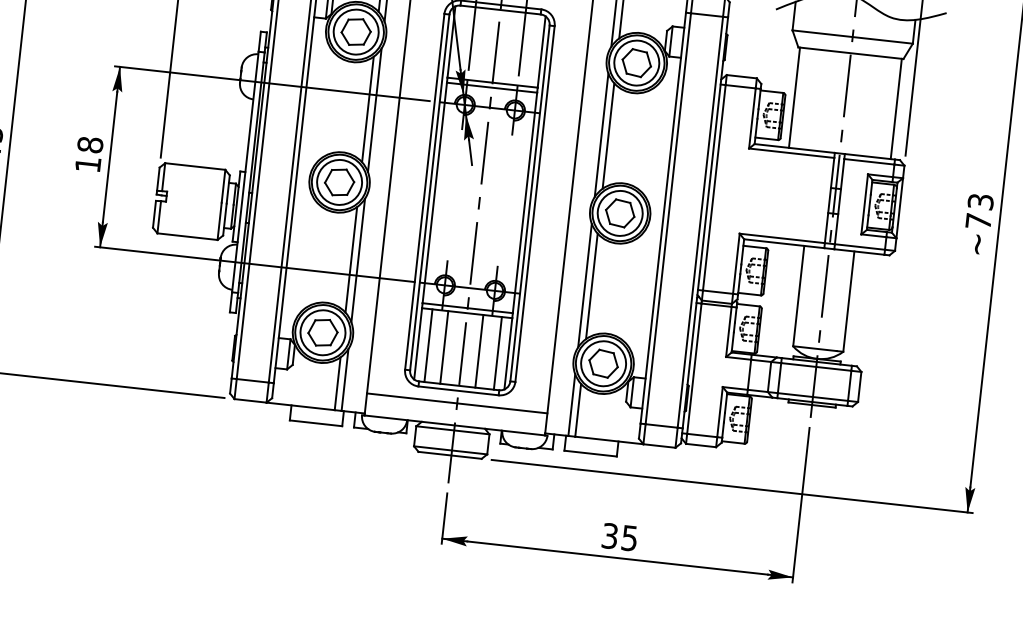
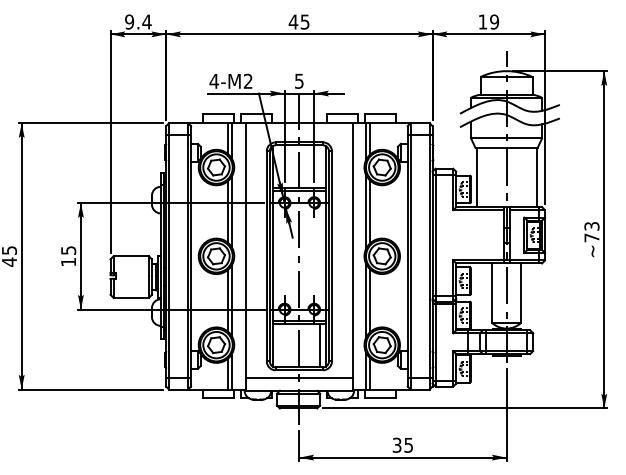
text: (90, 144) -> (68, 250), 18 -> 15
line: (427, 344) -> (278, 345), removed
line: (444, 346) -> (288, 345), removed
line: (478, 350) -> (308, 345), removed

